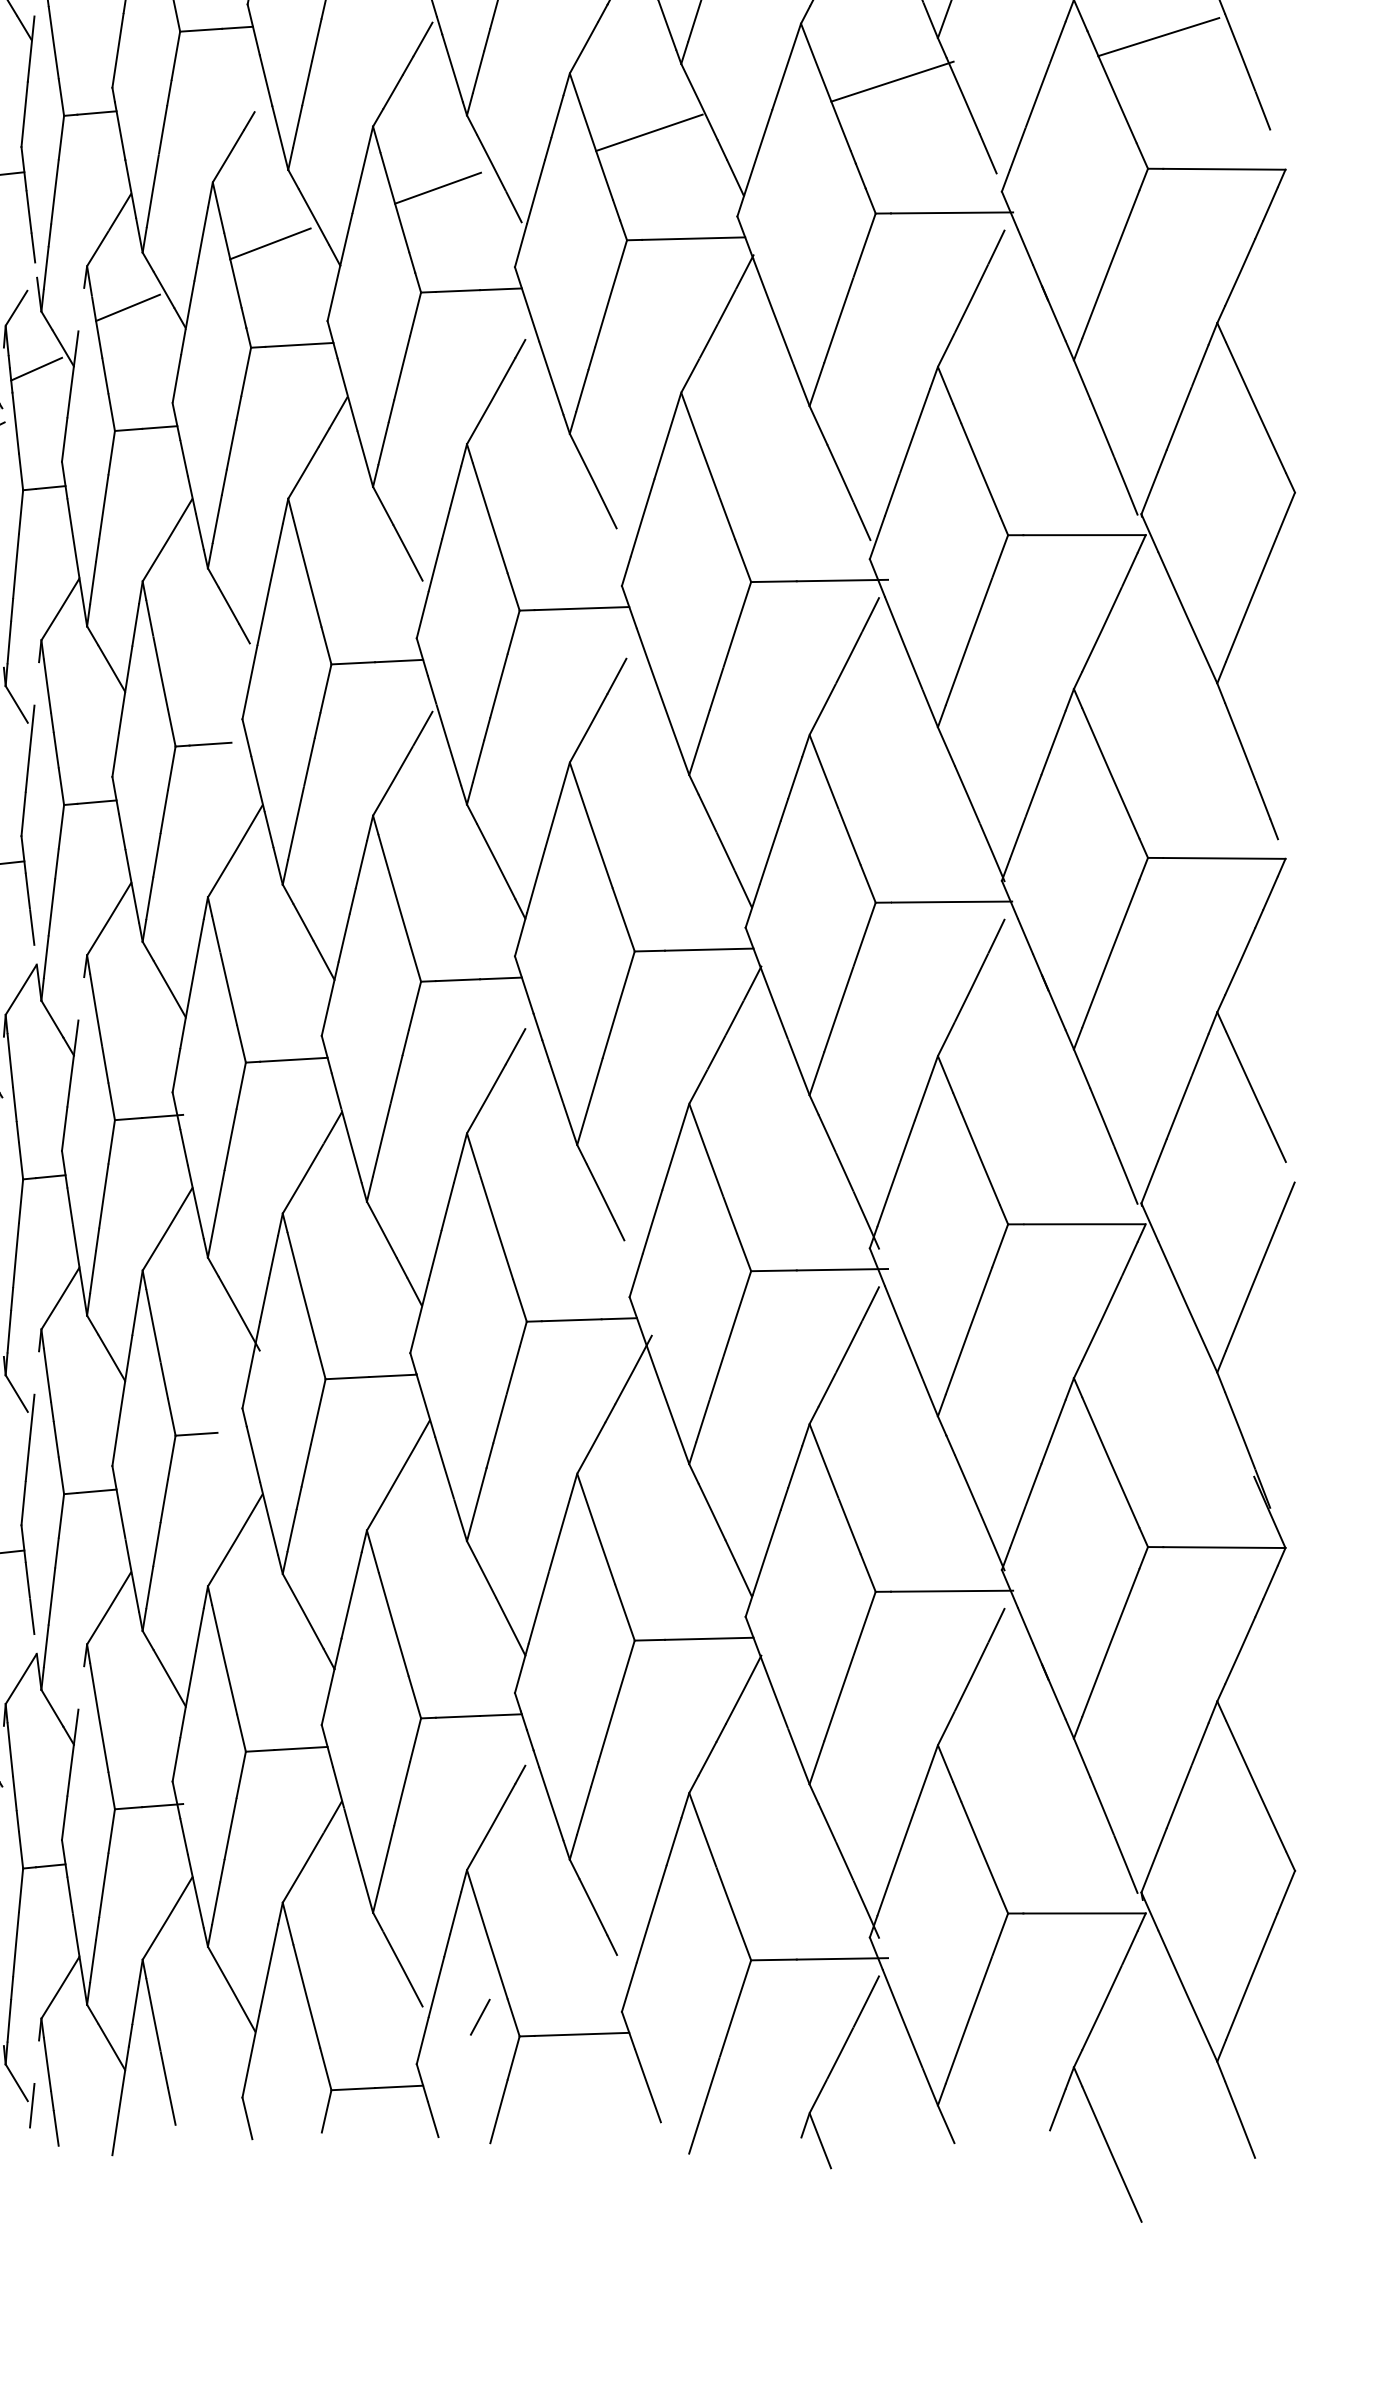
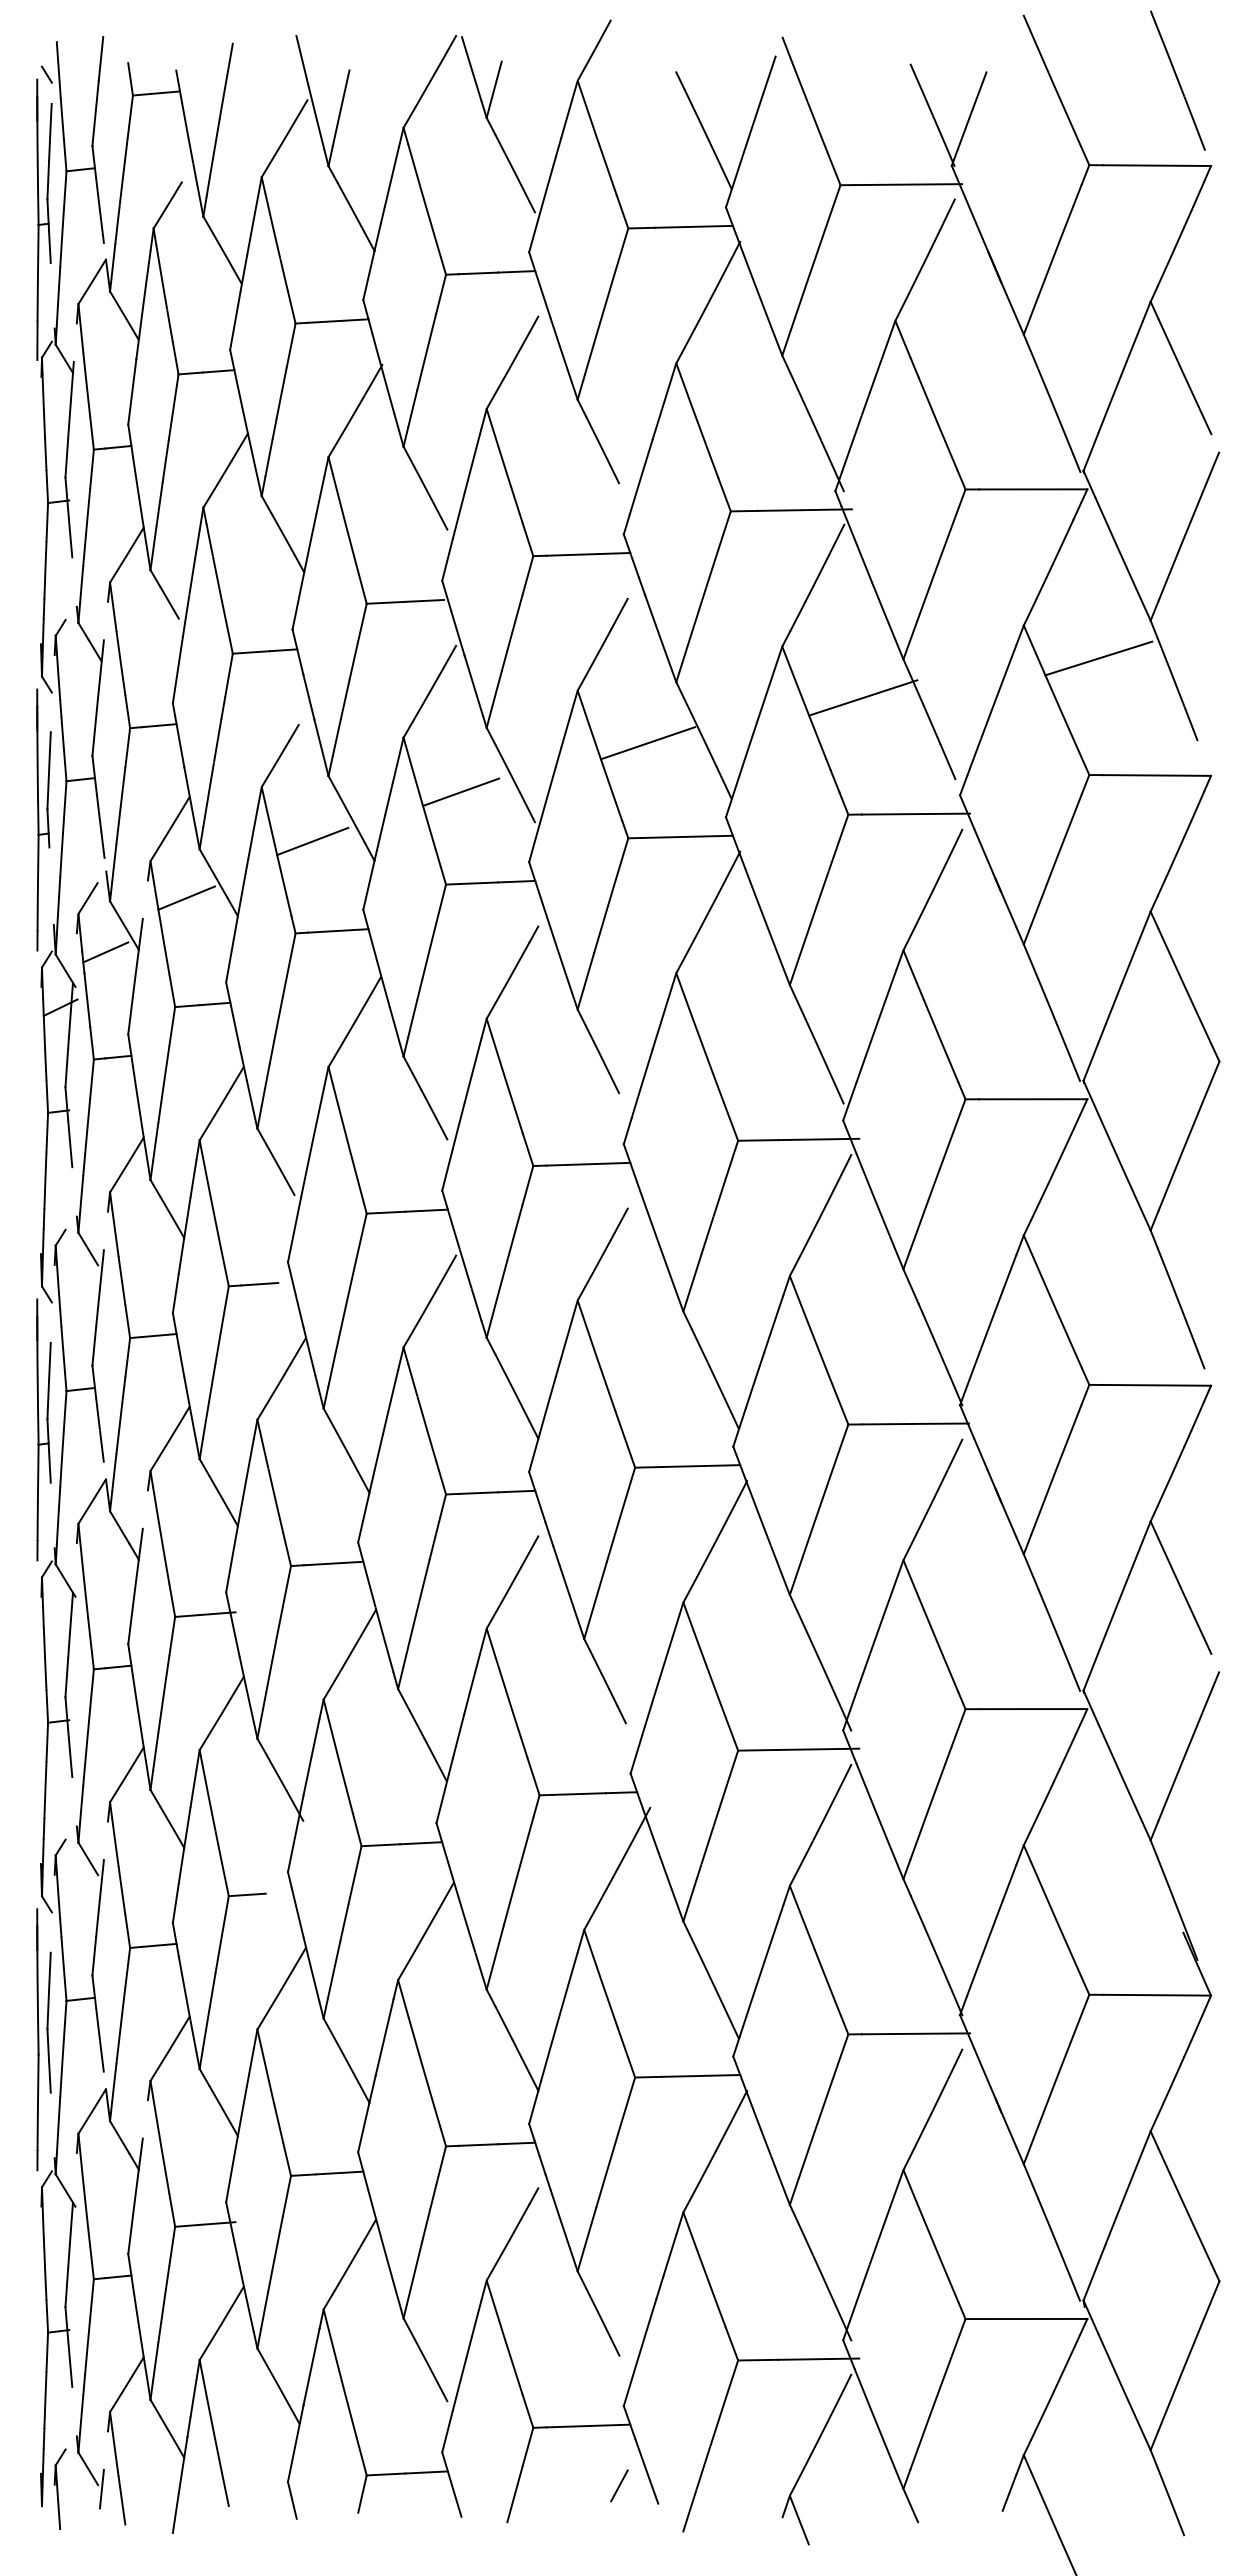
line: (480, 2016) -> (619, 2485), moved

